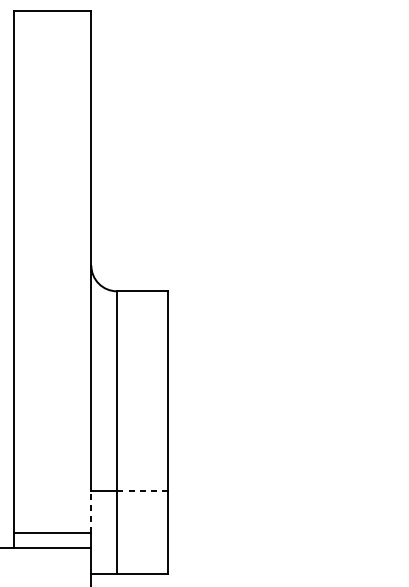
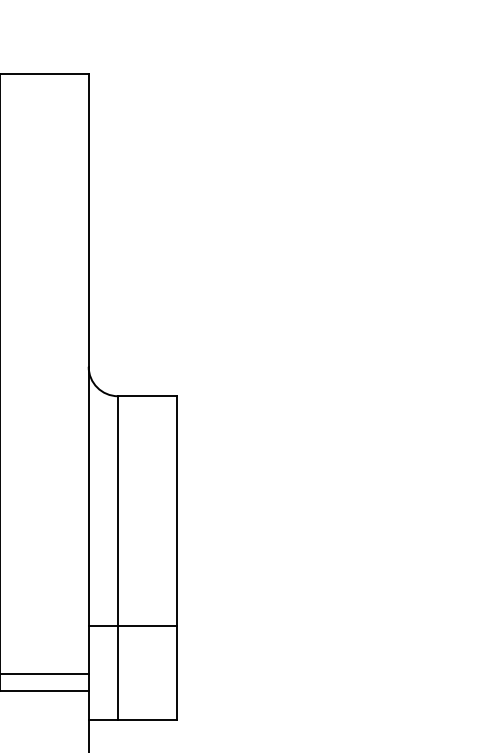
line: (142, 491) -> (147, 625), dashed -> solid
line: (91, 511) -> (88, 649), dashed -> solid

